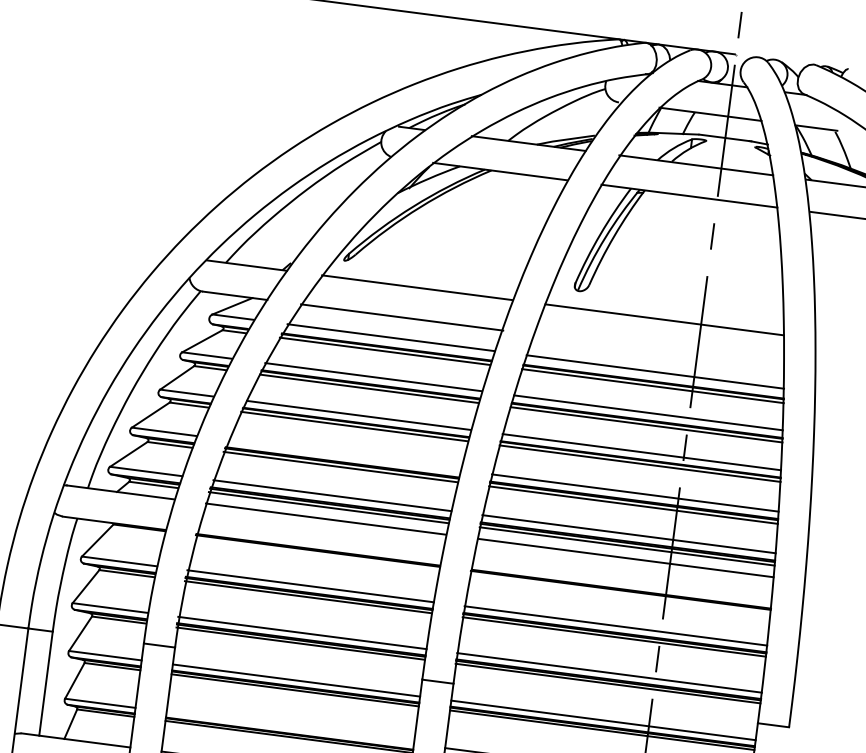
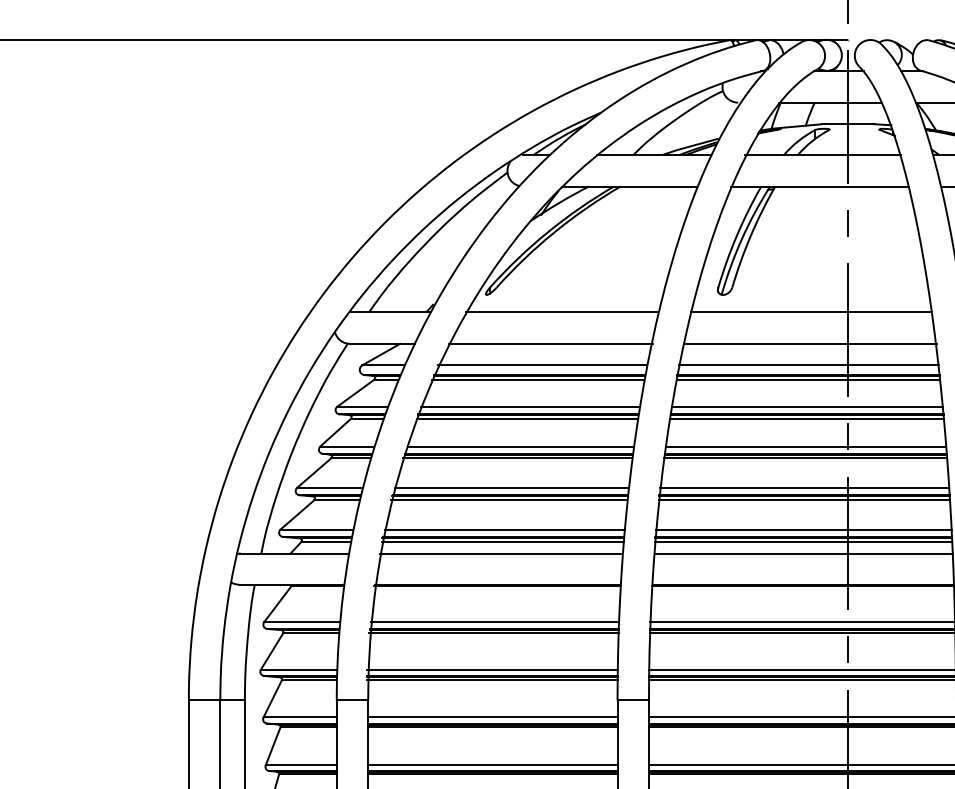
line: (659, 350) -> (810, 343), added
line: (344, 454) -> (511, 487), added
line: (289, 728) -> (492, 765), added

